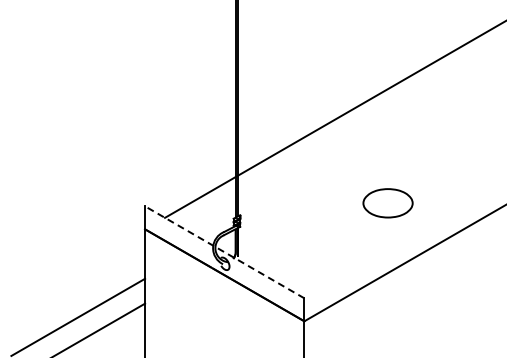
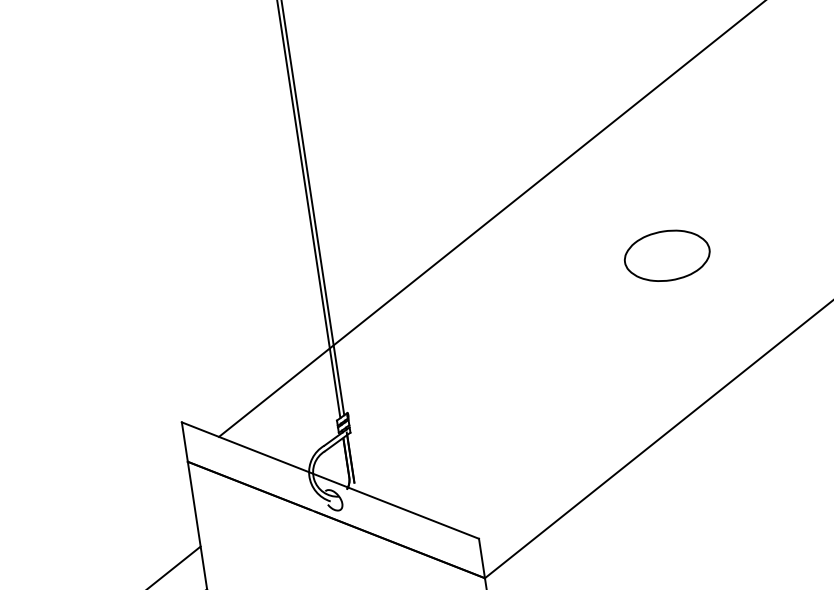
part: (387, 203) -> (666, 256), moved
line: (224, 252) -> (330, 480), dashed -> solid

